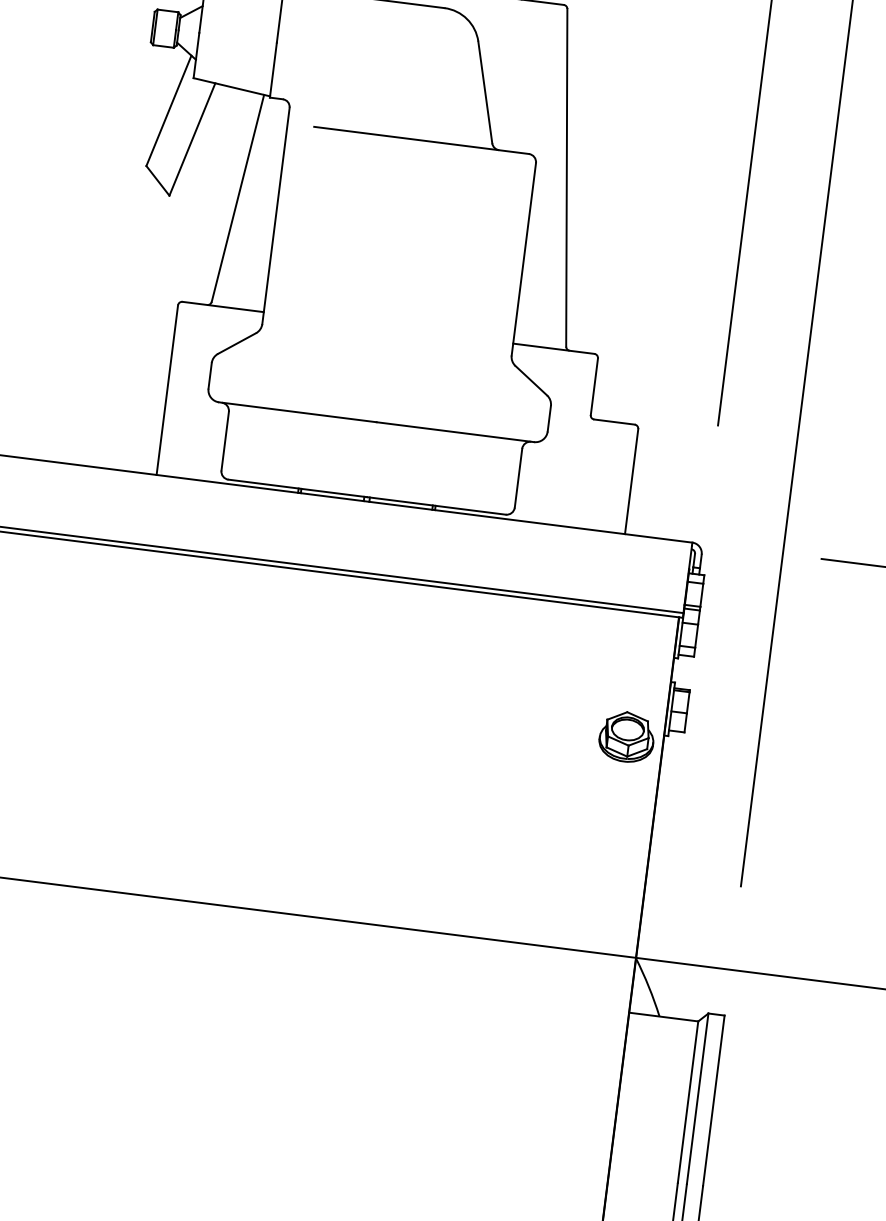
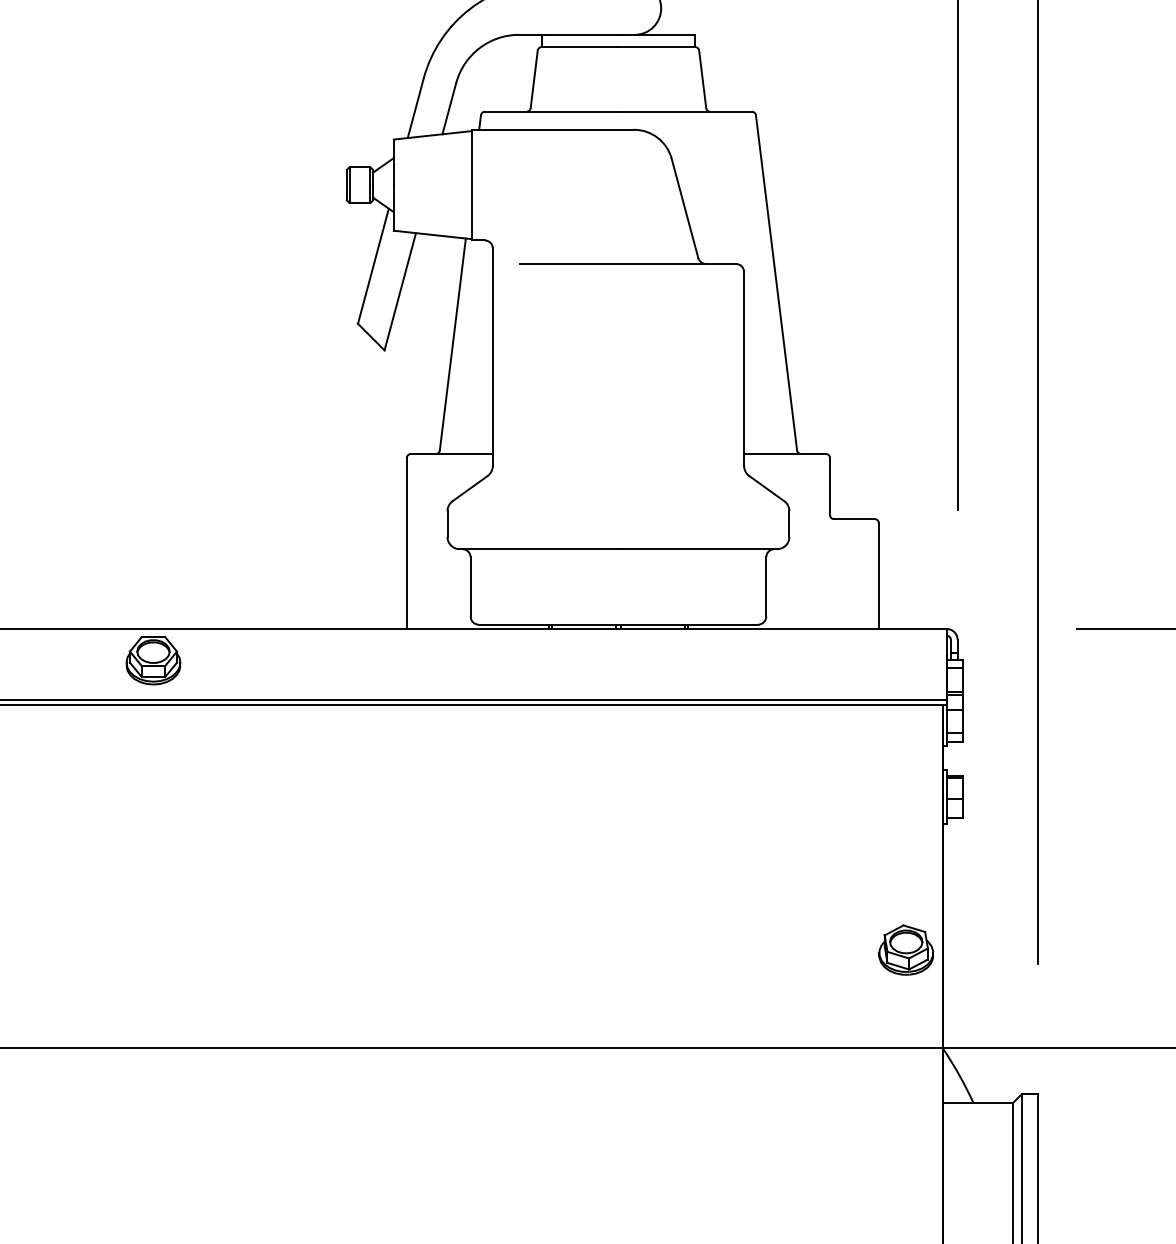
part: (627, 736) -> (906, 949), moved

